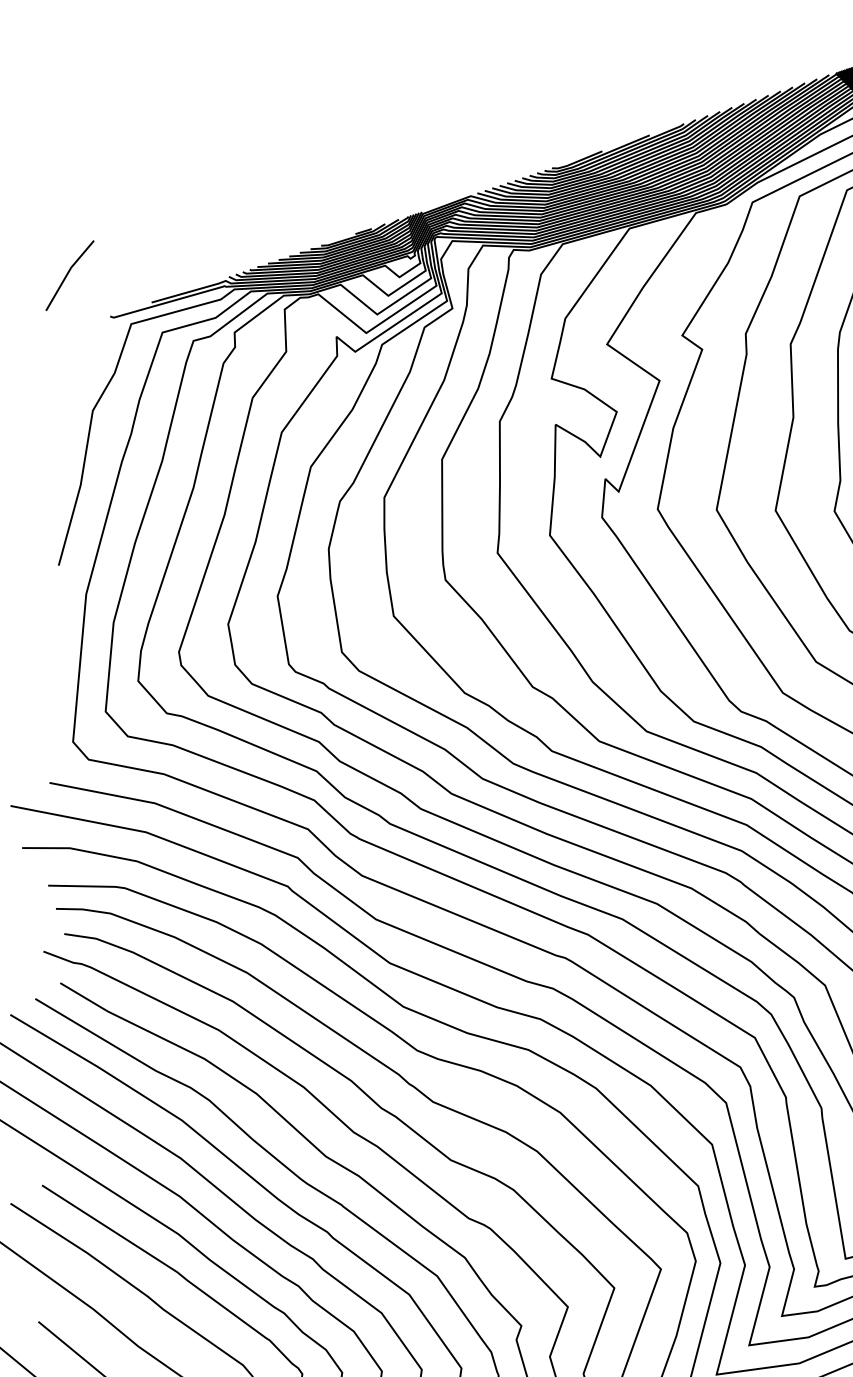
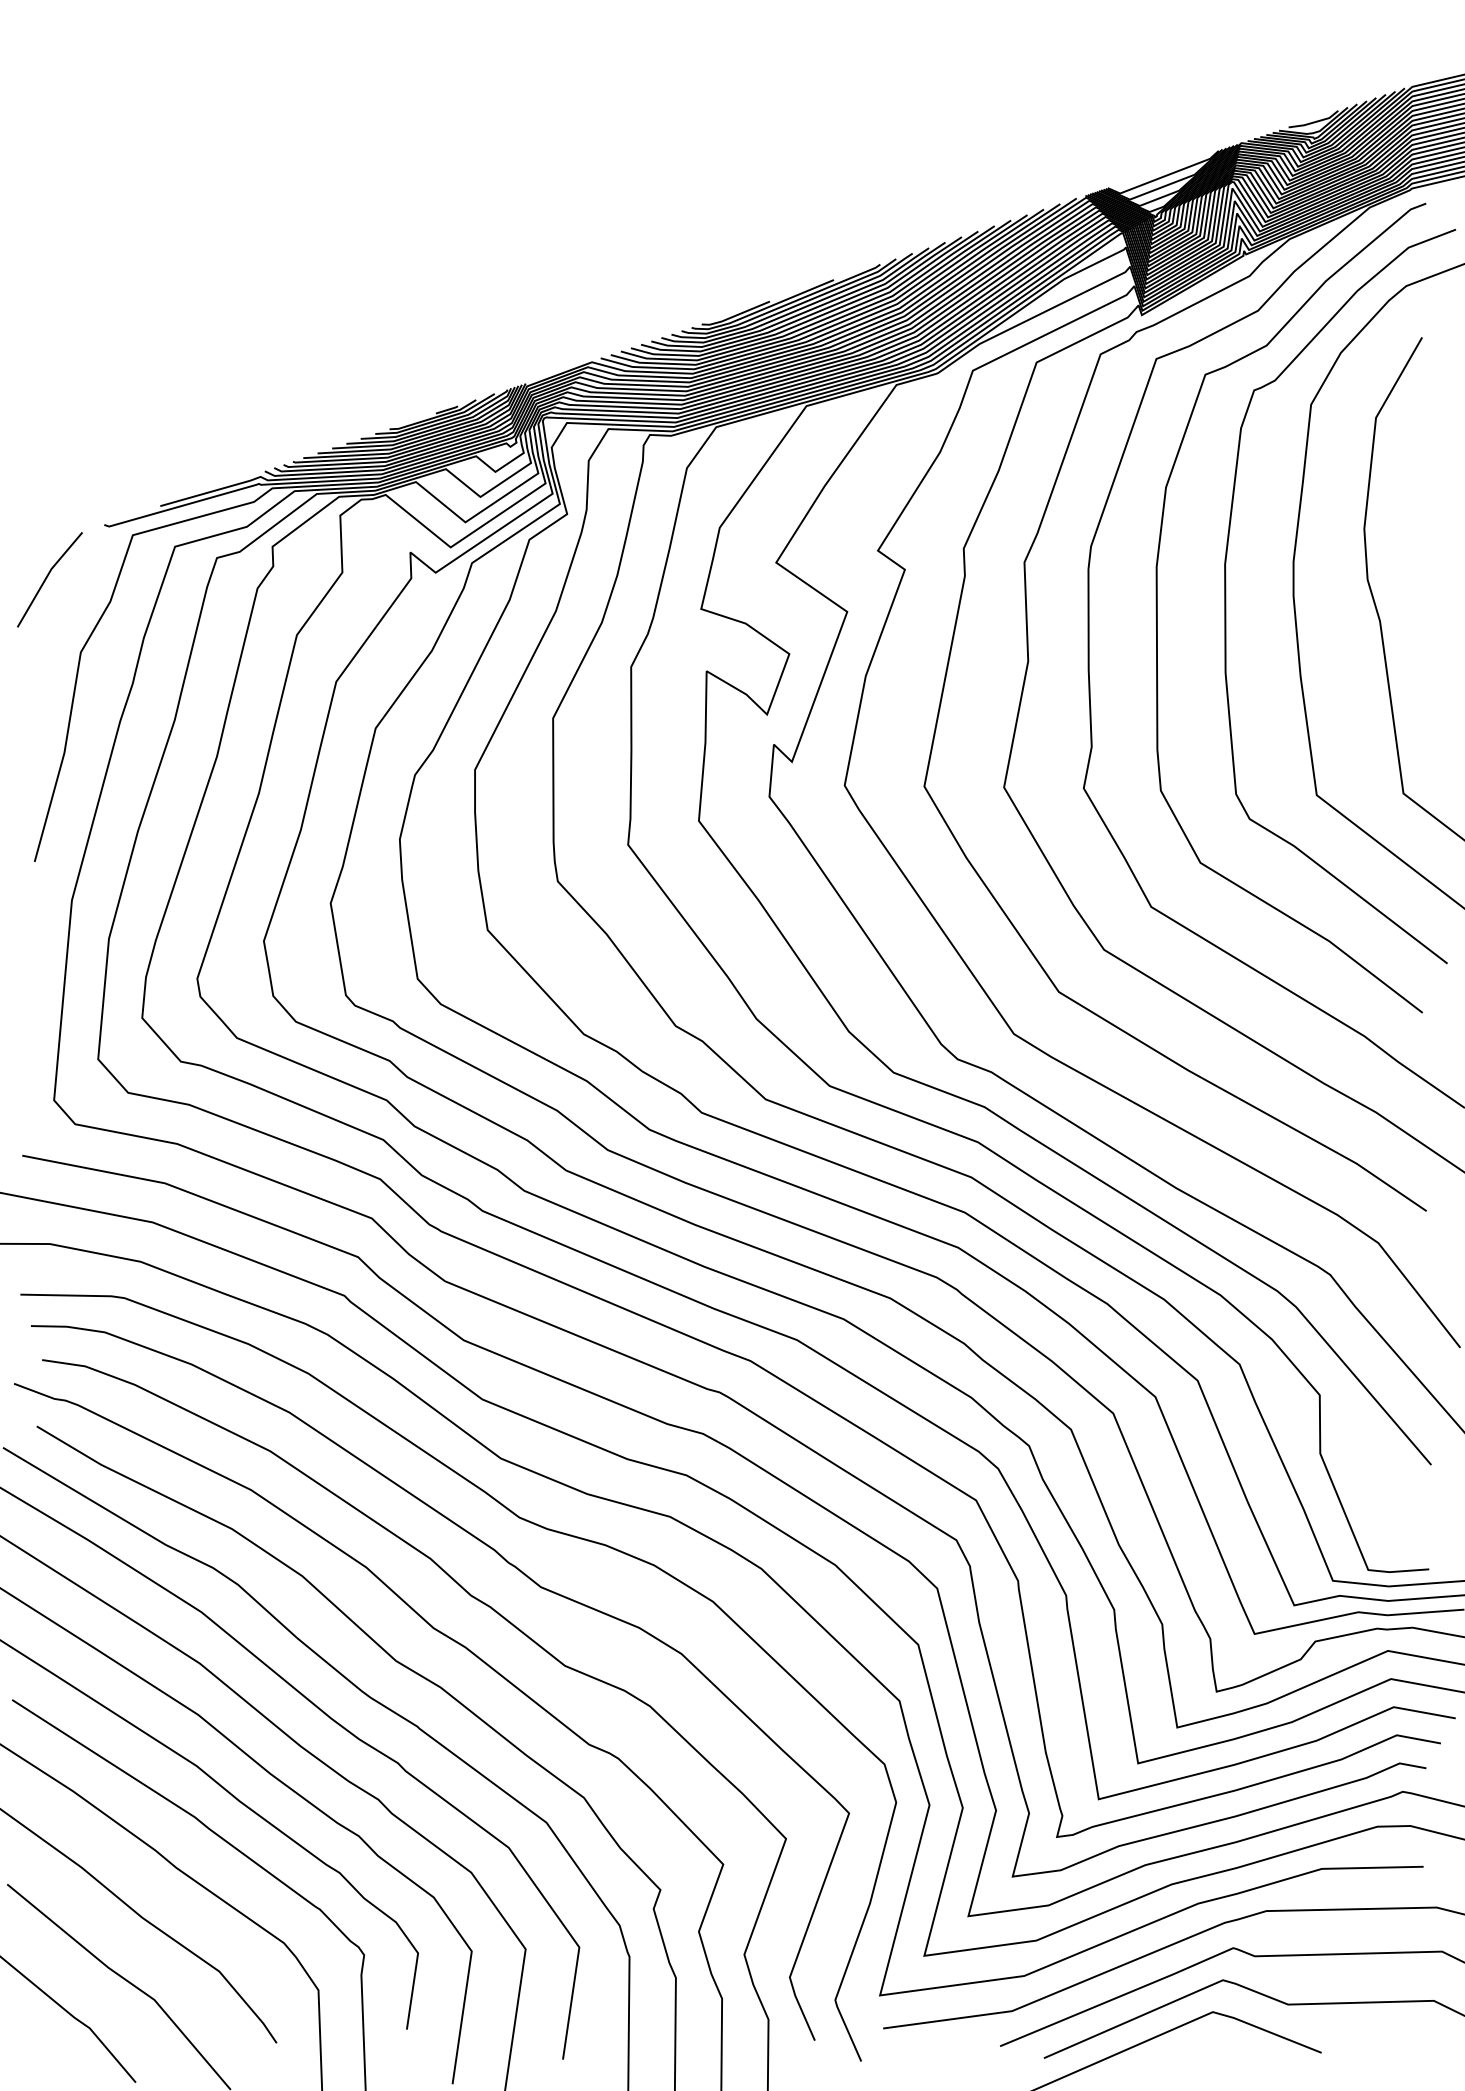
line: (68, 274) -> (47, 578), moved

